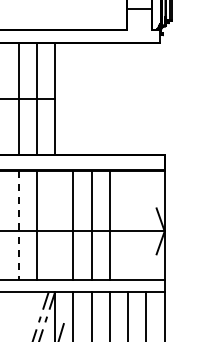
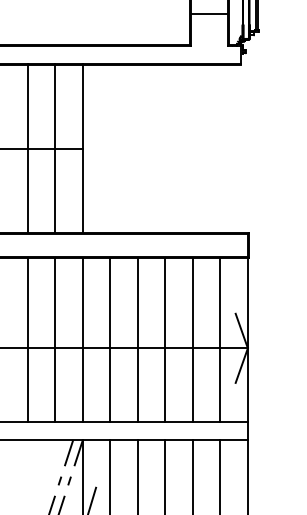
line: (18, 225) -> (27, 339), dashed -> solid
line: (55, 225) -> (83, 339), added
line: (128, 225) -> (193, 339), added
line: (146, 225) -> (220, 339), added

